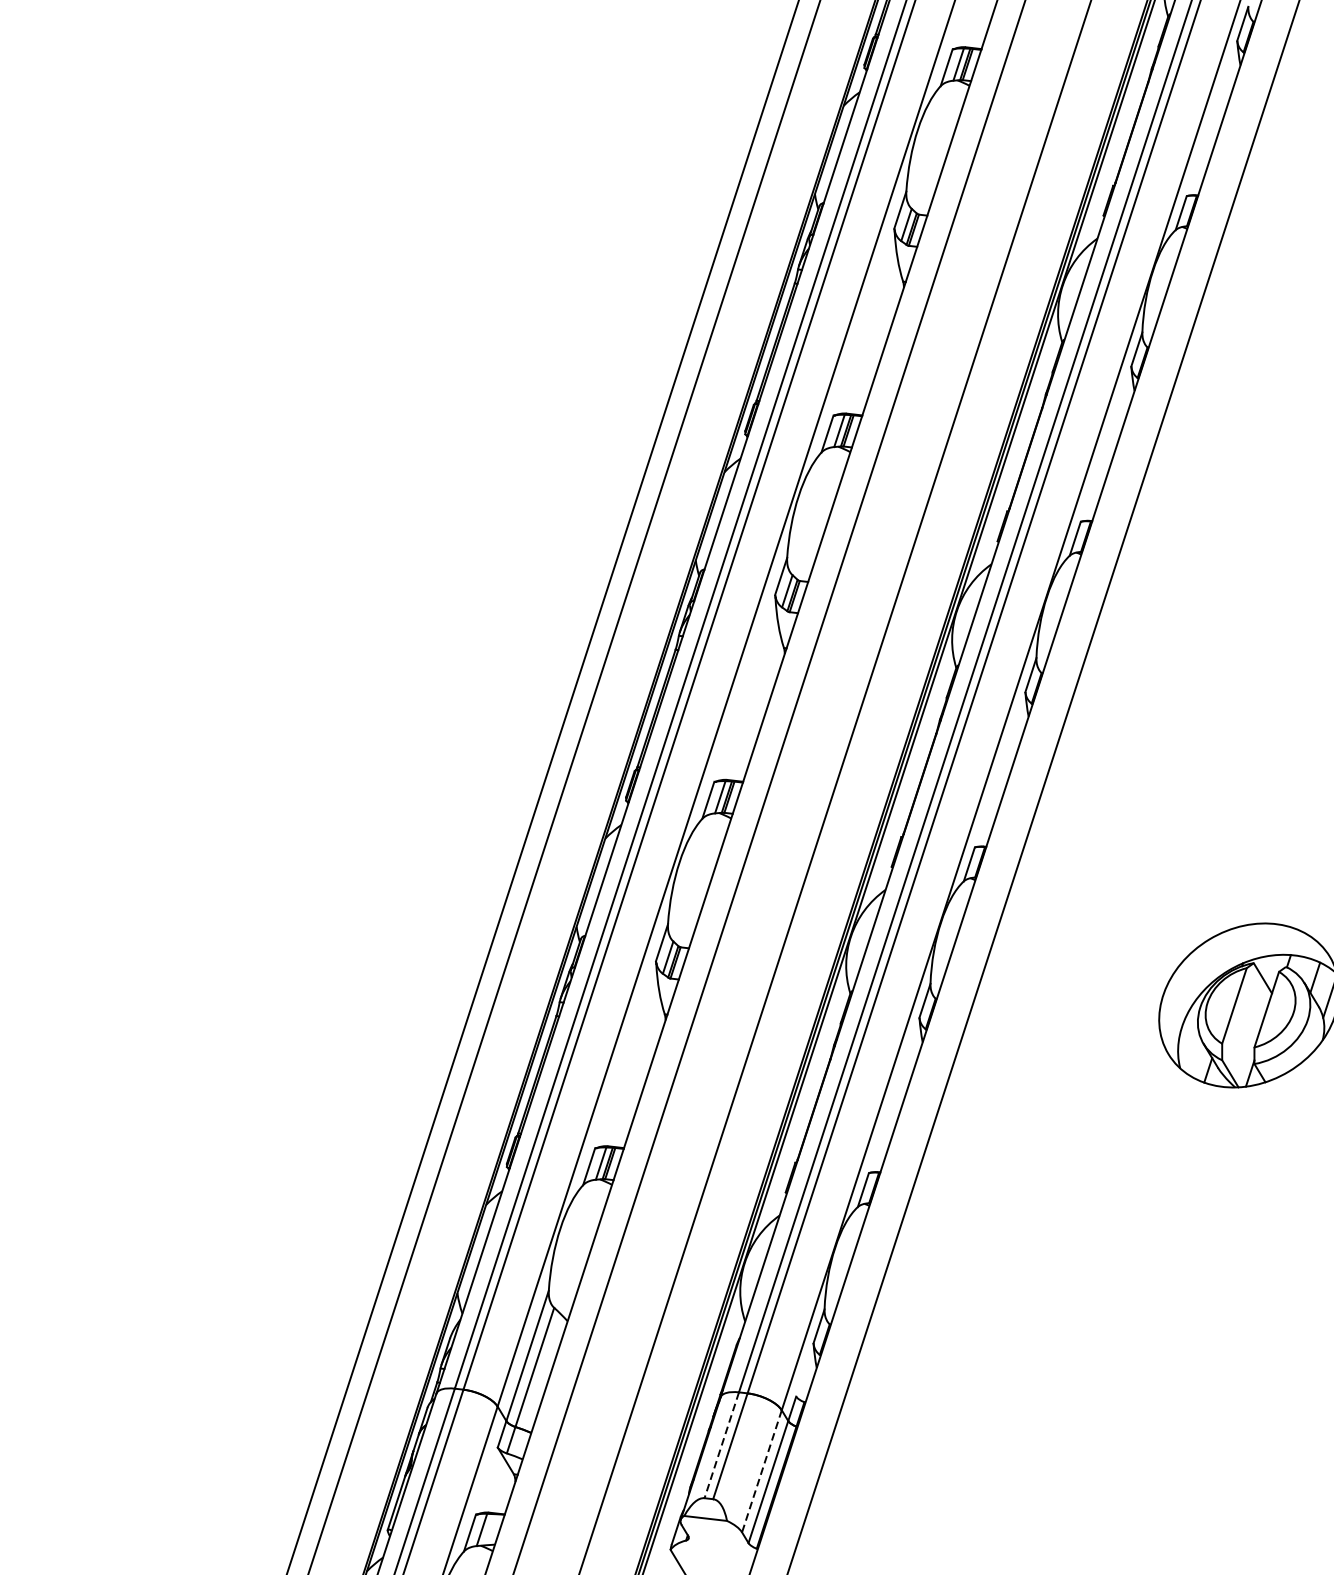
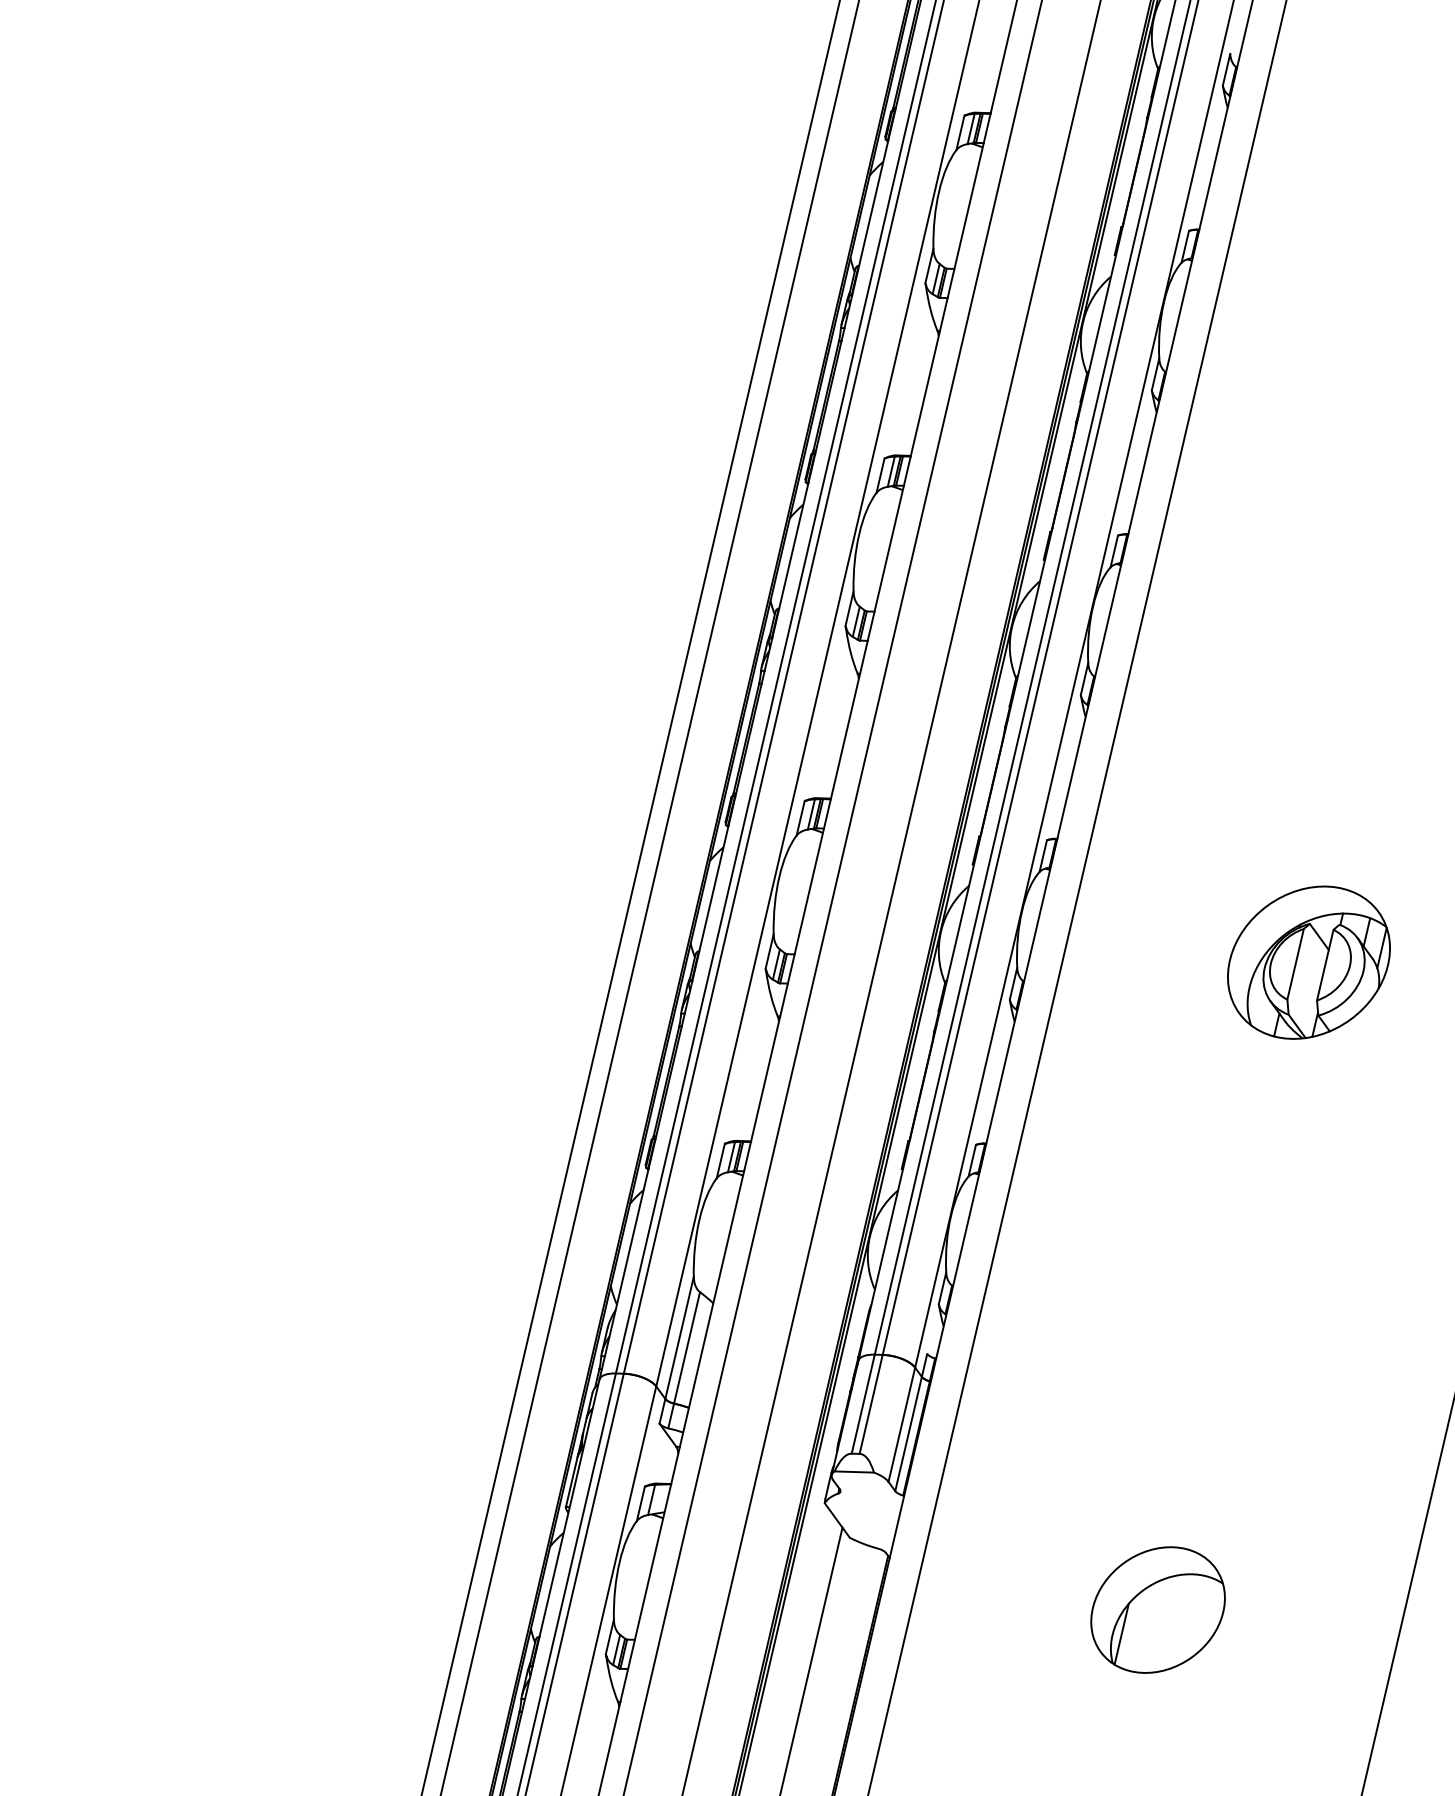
line: (722, 1445) -> (863, 1404), dashed -> solid
line: (761, 1471) -> (901, 1424), dashed -> solid

